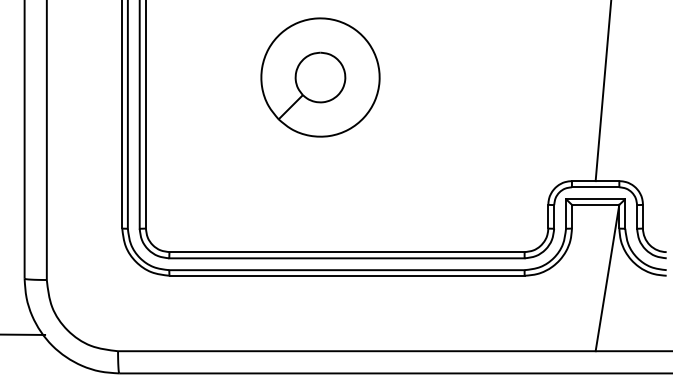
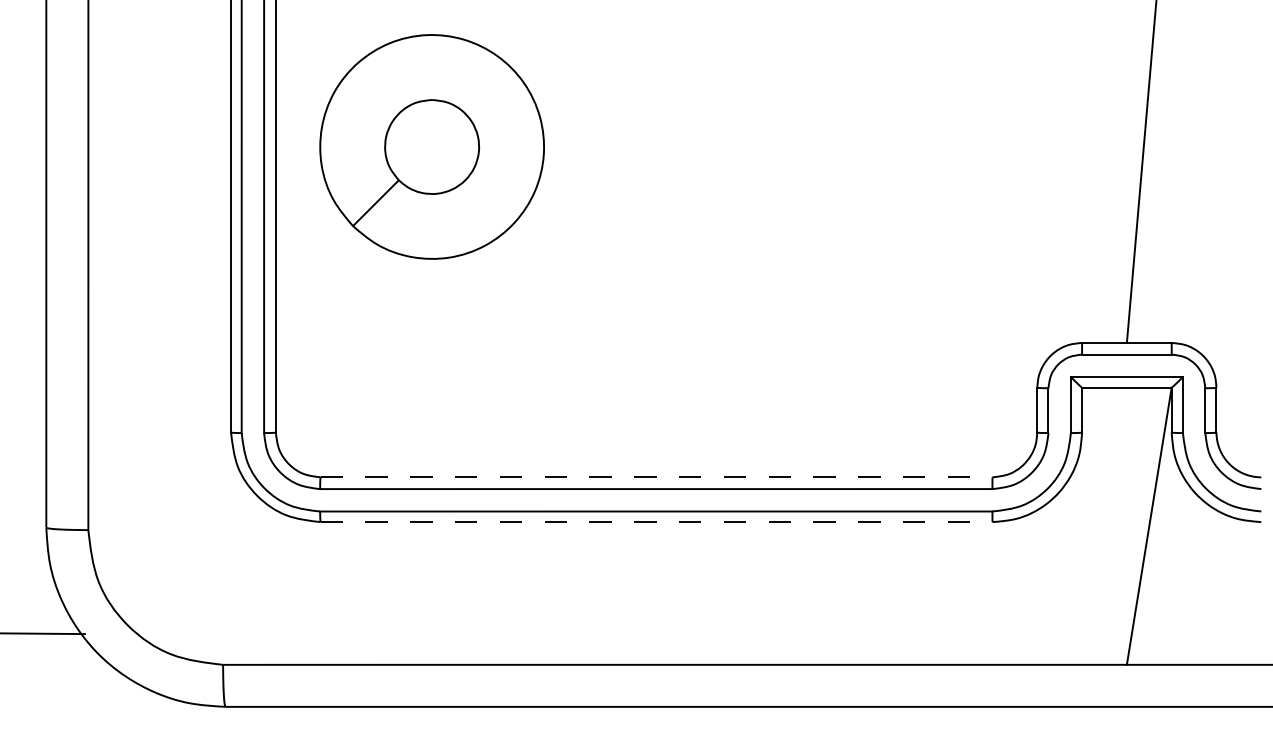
part: (320, 77) -> (432, 146), moved
line: (347, 252) -> (657, 478), solid -> dashed
line: (347, 275) -> (657, 521), solid -> dashed

